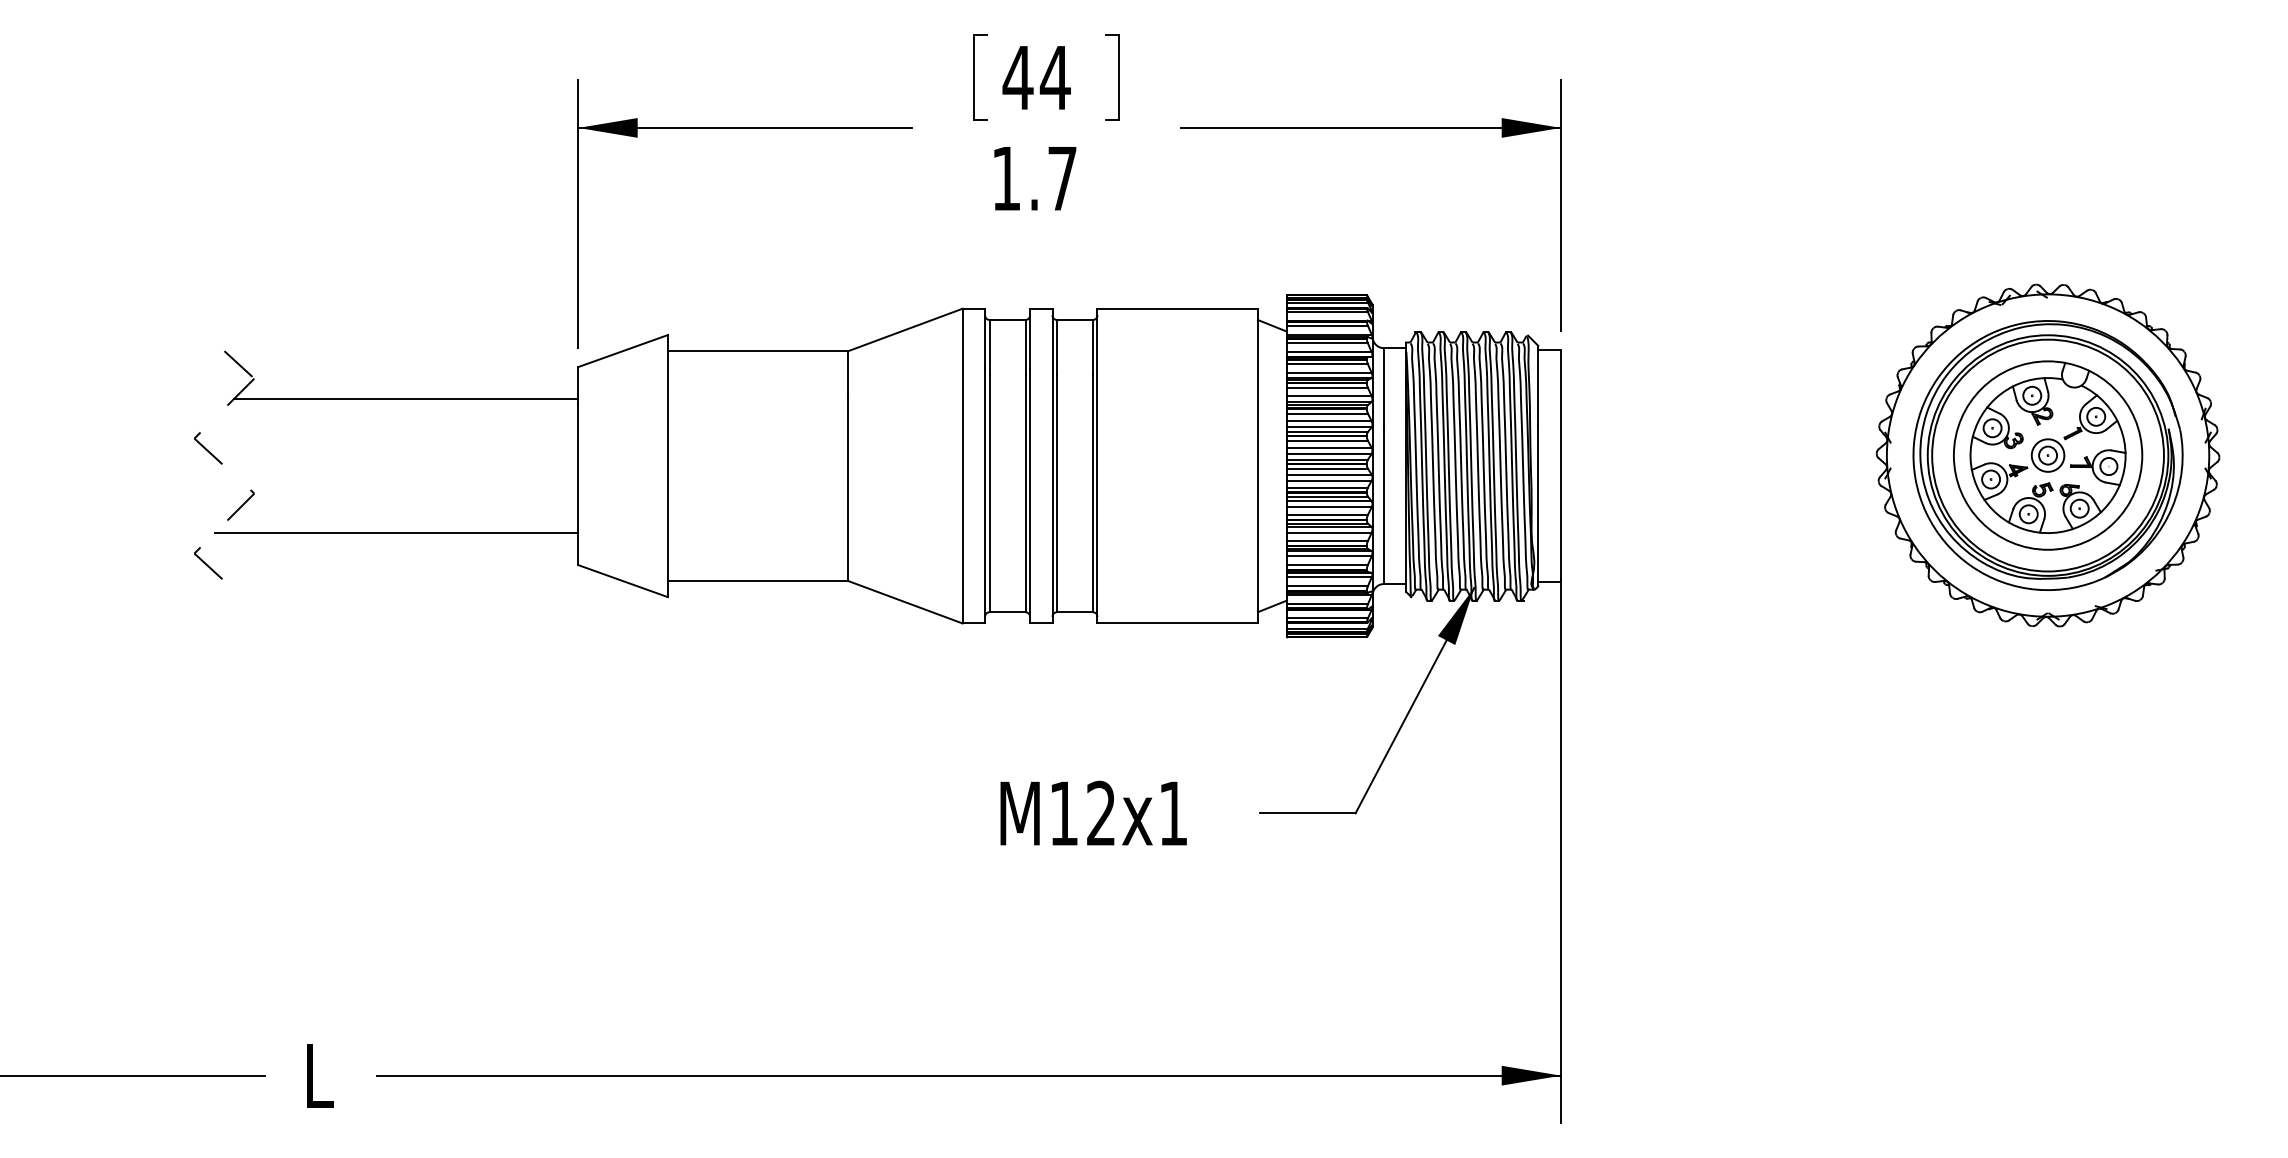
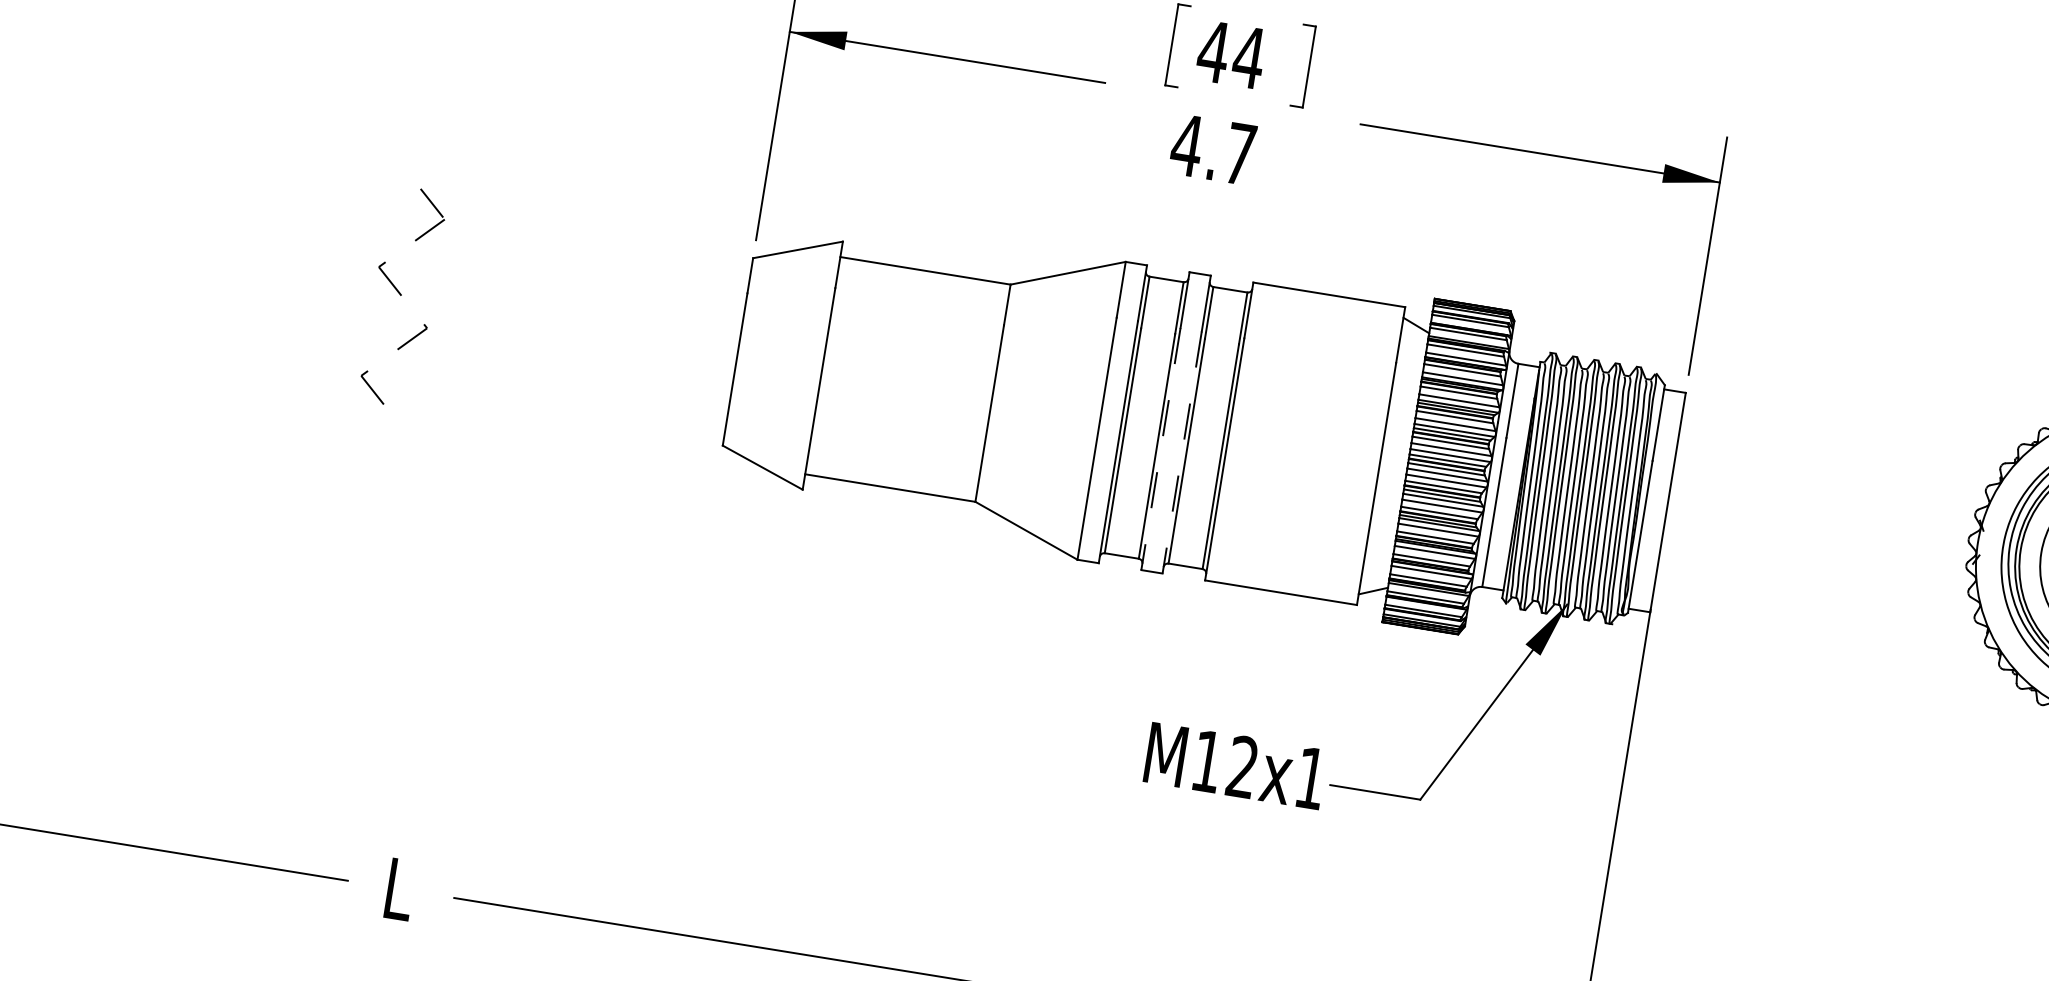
text: (1005, 178) -> (1186, 145), 1.7 -> 4.7
line: (406, 398) -> (585, 261), removed
line: (1030, 495) -> (1161, 449), solid -> dashed
line: (1052, 495) -> (1182, 452), solid -> dashed
line: (396, 533) -> (555, 387), removed
text: (1093, 812) -> (1235, 765), moved

